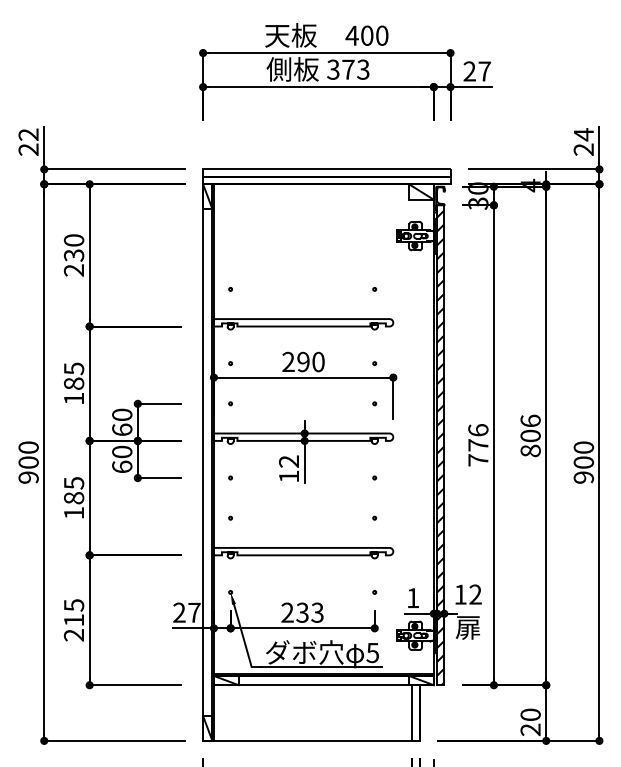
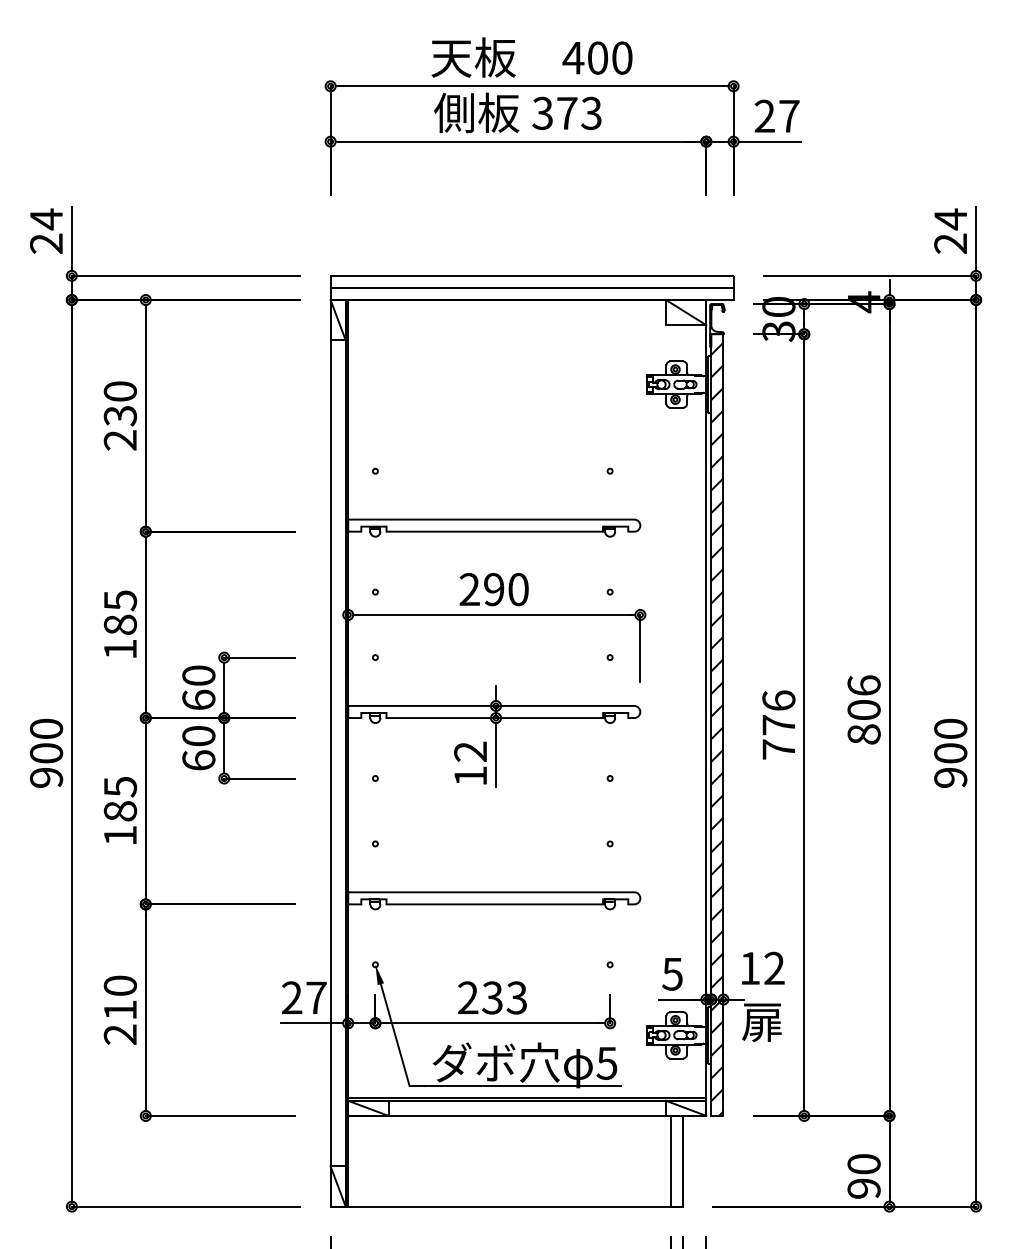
text: (28, 134) -> (46, 218), 22 -> 24
text: (412, 598) -> (671, 974), 1 -> 5
text: (73, 605) -> (119, 986), 215 -> 210
text: (530, 729) -> (863, 1188), 20 -> 90

